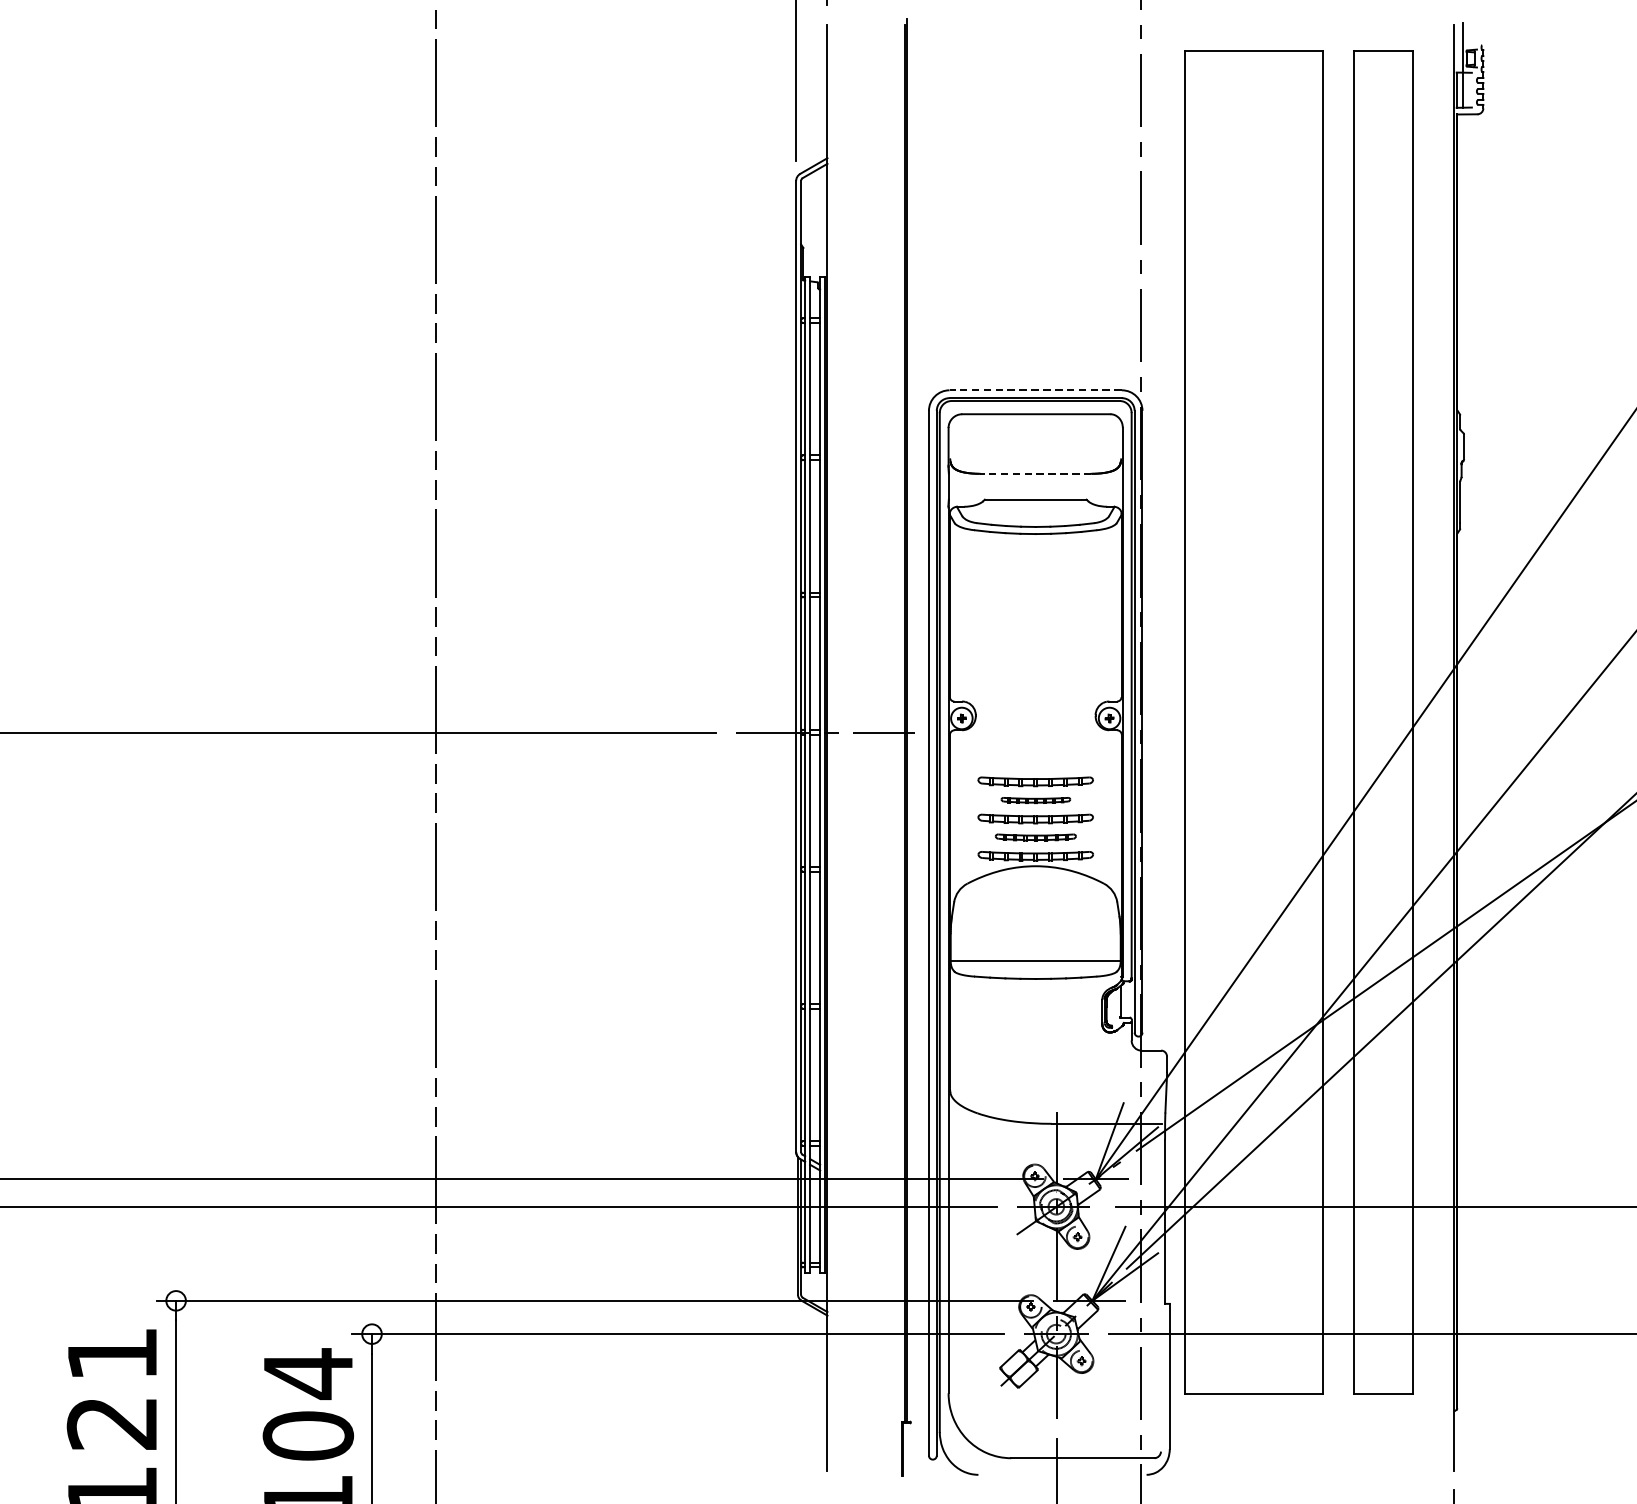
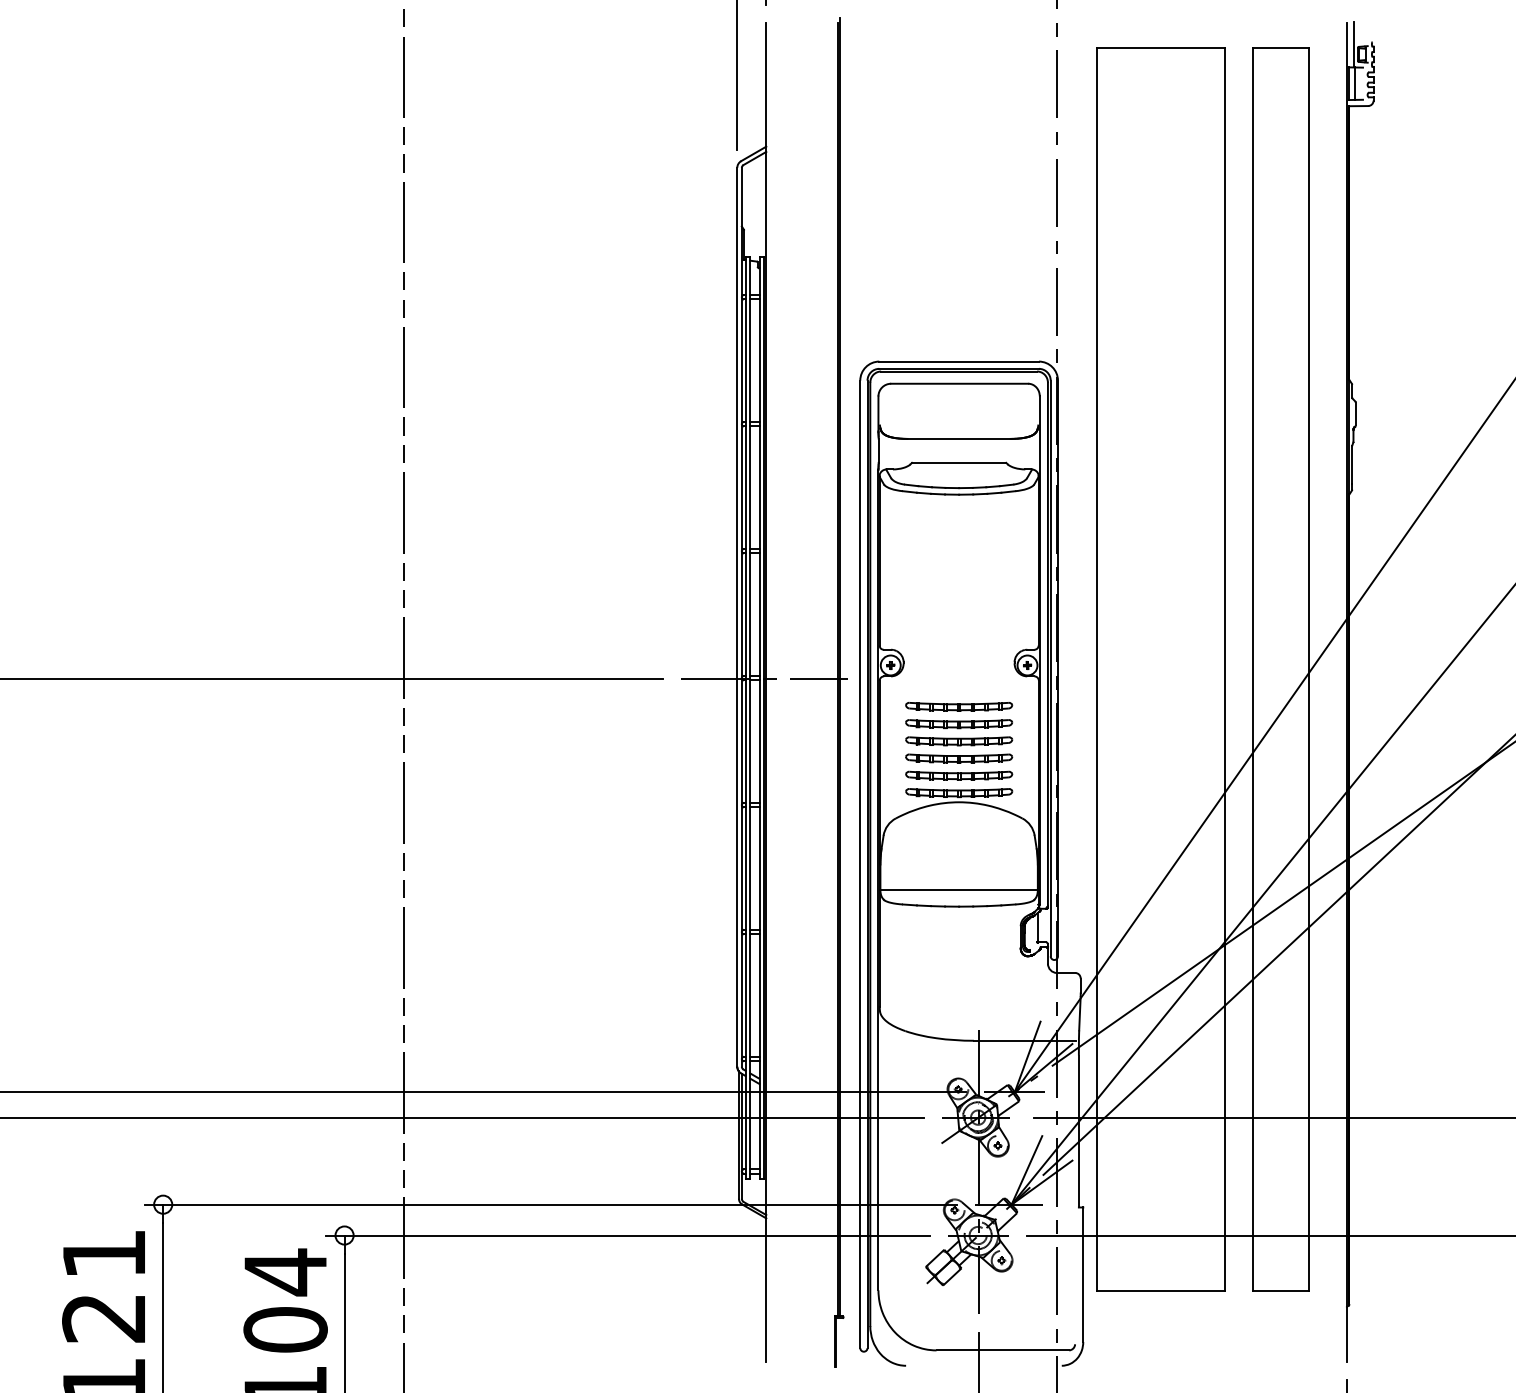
line: (1036, 390) -> (959, 361), dashed -> solid
line: (1036, 473) -> (959, 438), dashed -> solid
part: (1036, 762) -> (959, 706), added
part: (1036, 800) -> (959, 741), size x1.67
part: (1036, 837) -> (959, 775), size x1.43

